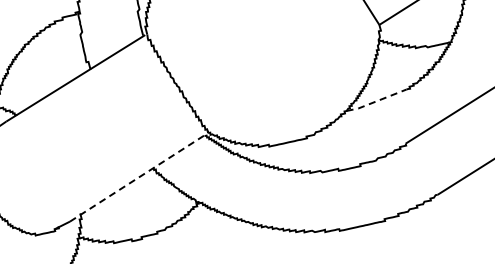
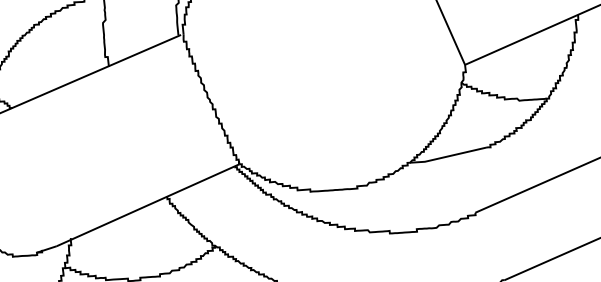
line: (376, 101) -> (447, 156), dashed -> solid
line: (139, 177) -> (148, 205), dashed -> solid

